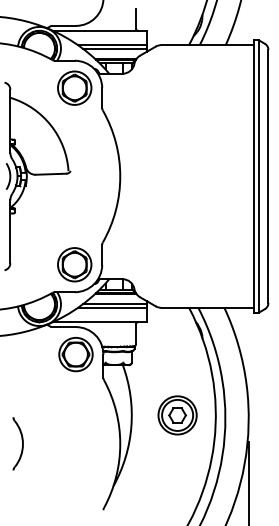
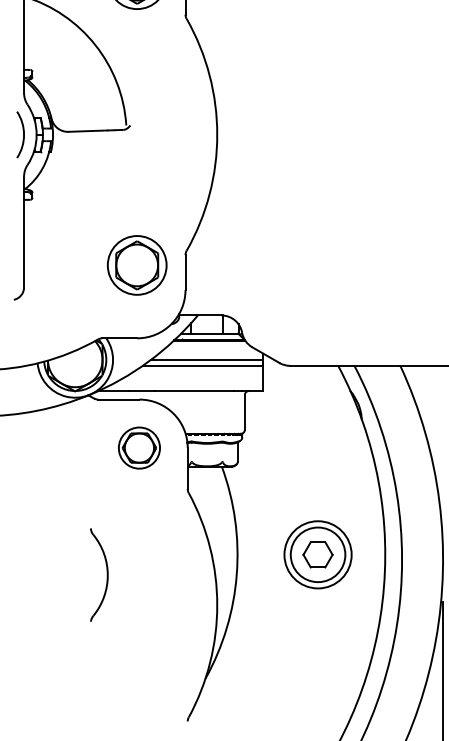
part: (74, 264) -> (136, 264), moved
part: (75, 354) -> (138, 447), size x0.7
part: (17, 443) -> (98, 574), moved

